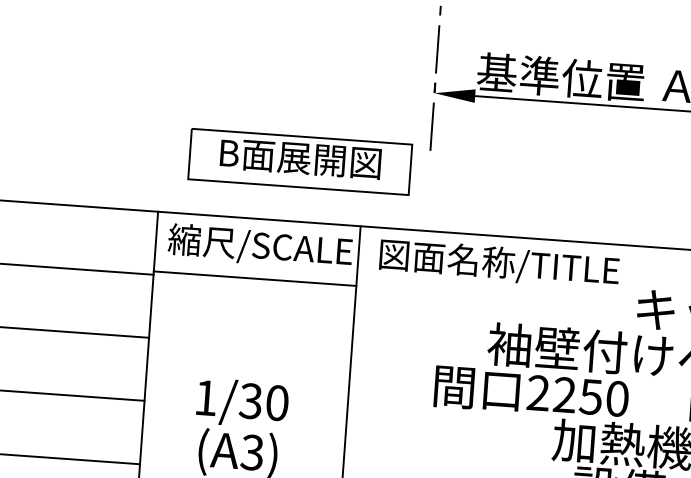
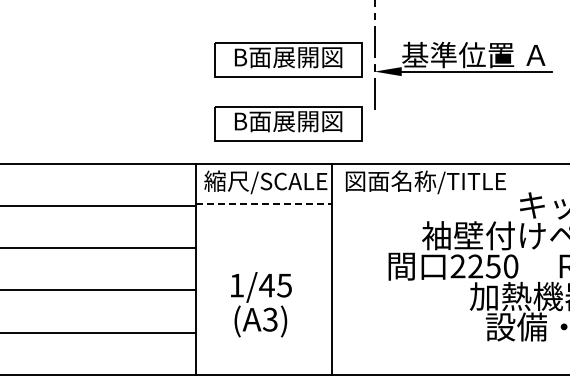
part: (307, 65) -> (288, 59), added
line: (254, 278) -> (263, 203), solid -> dashed
text: (263, 402) -> (275, 285), 1/30 -> 1/45

